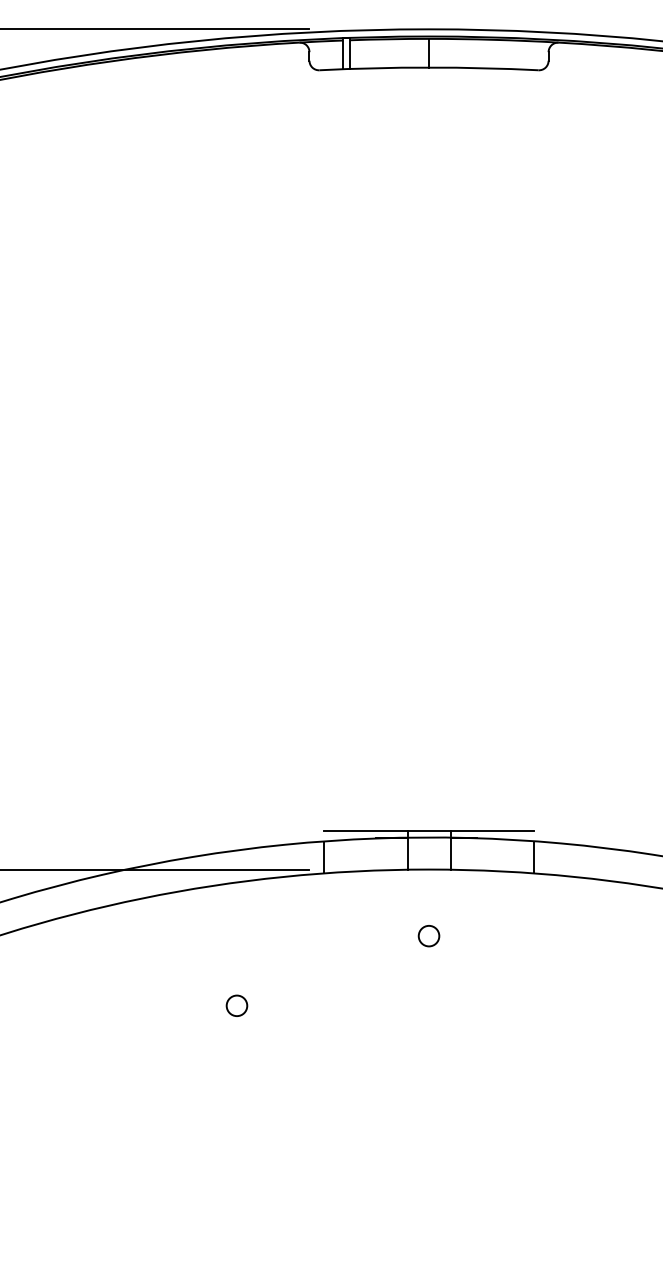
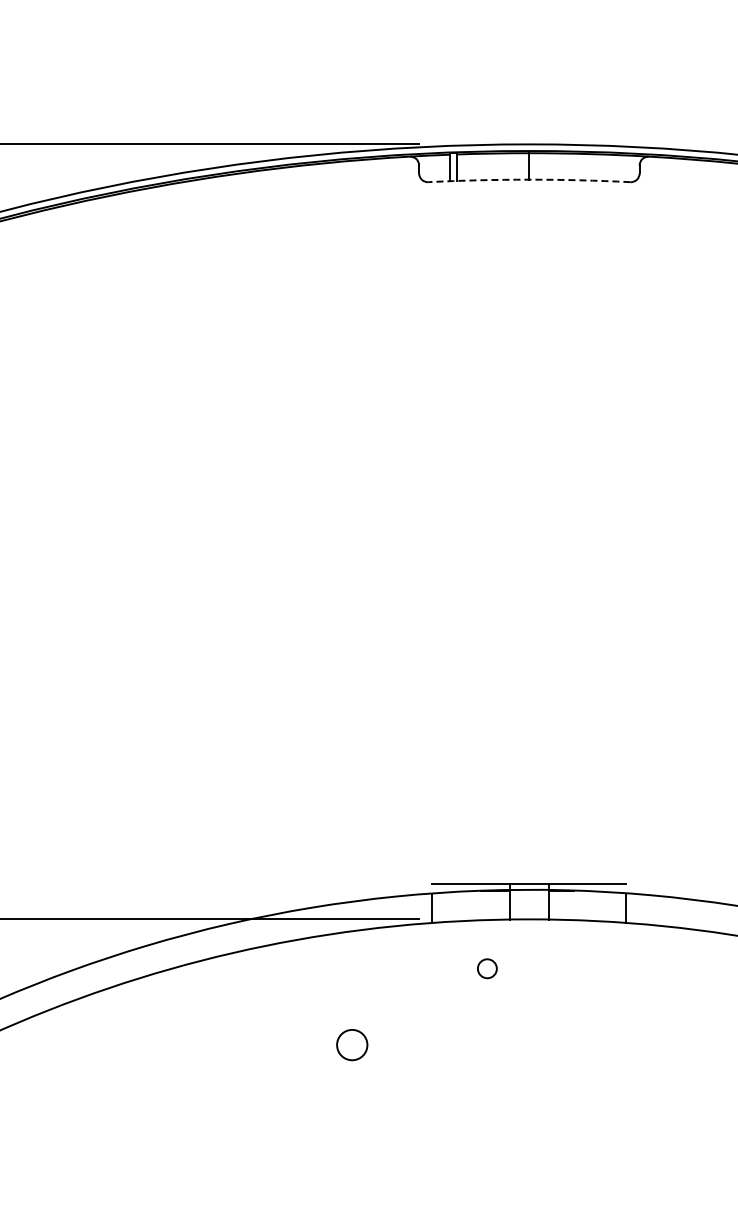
arc: (429, 67) -> (529, 179), solid -> dashed
circle: (429, 935) -> (487, 968), moved
circle: (236, 1005) -> (351, 1044), size x1.6

